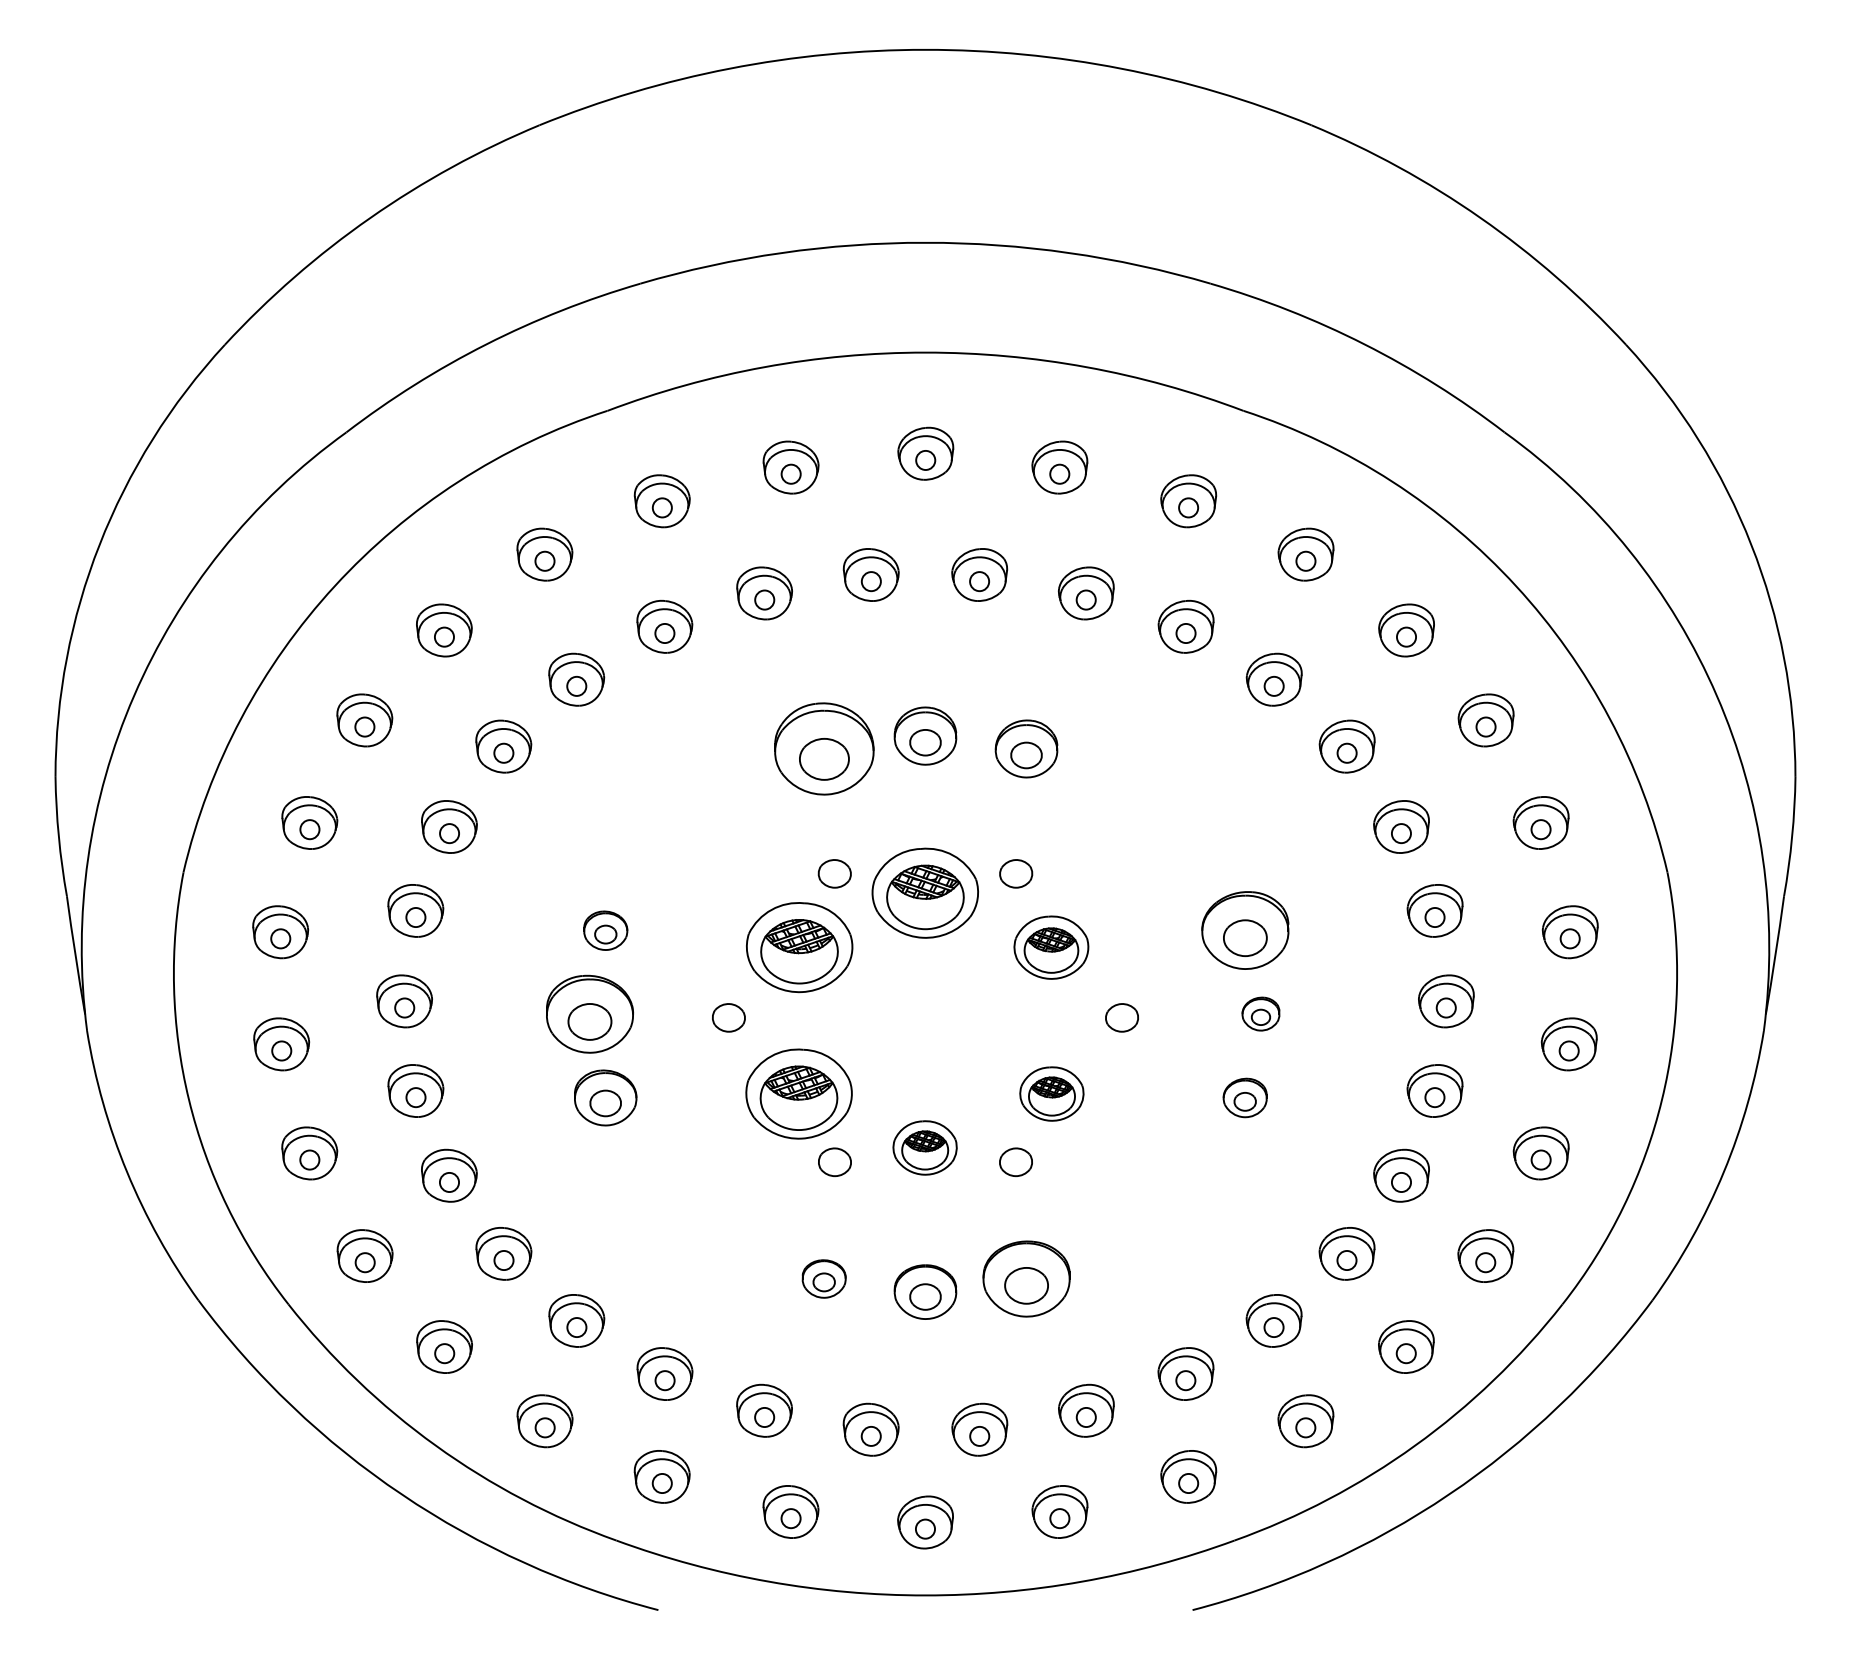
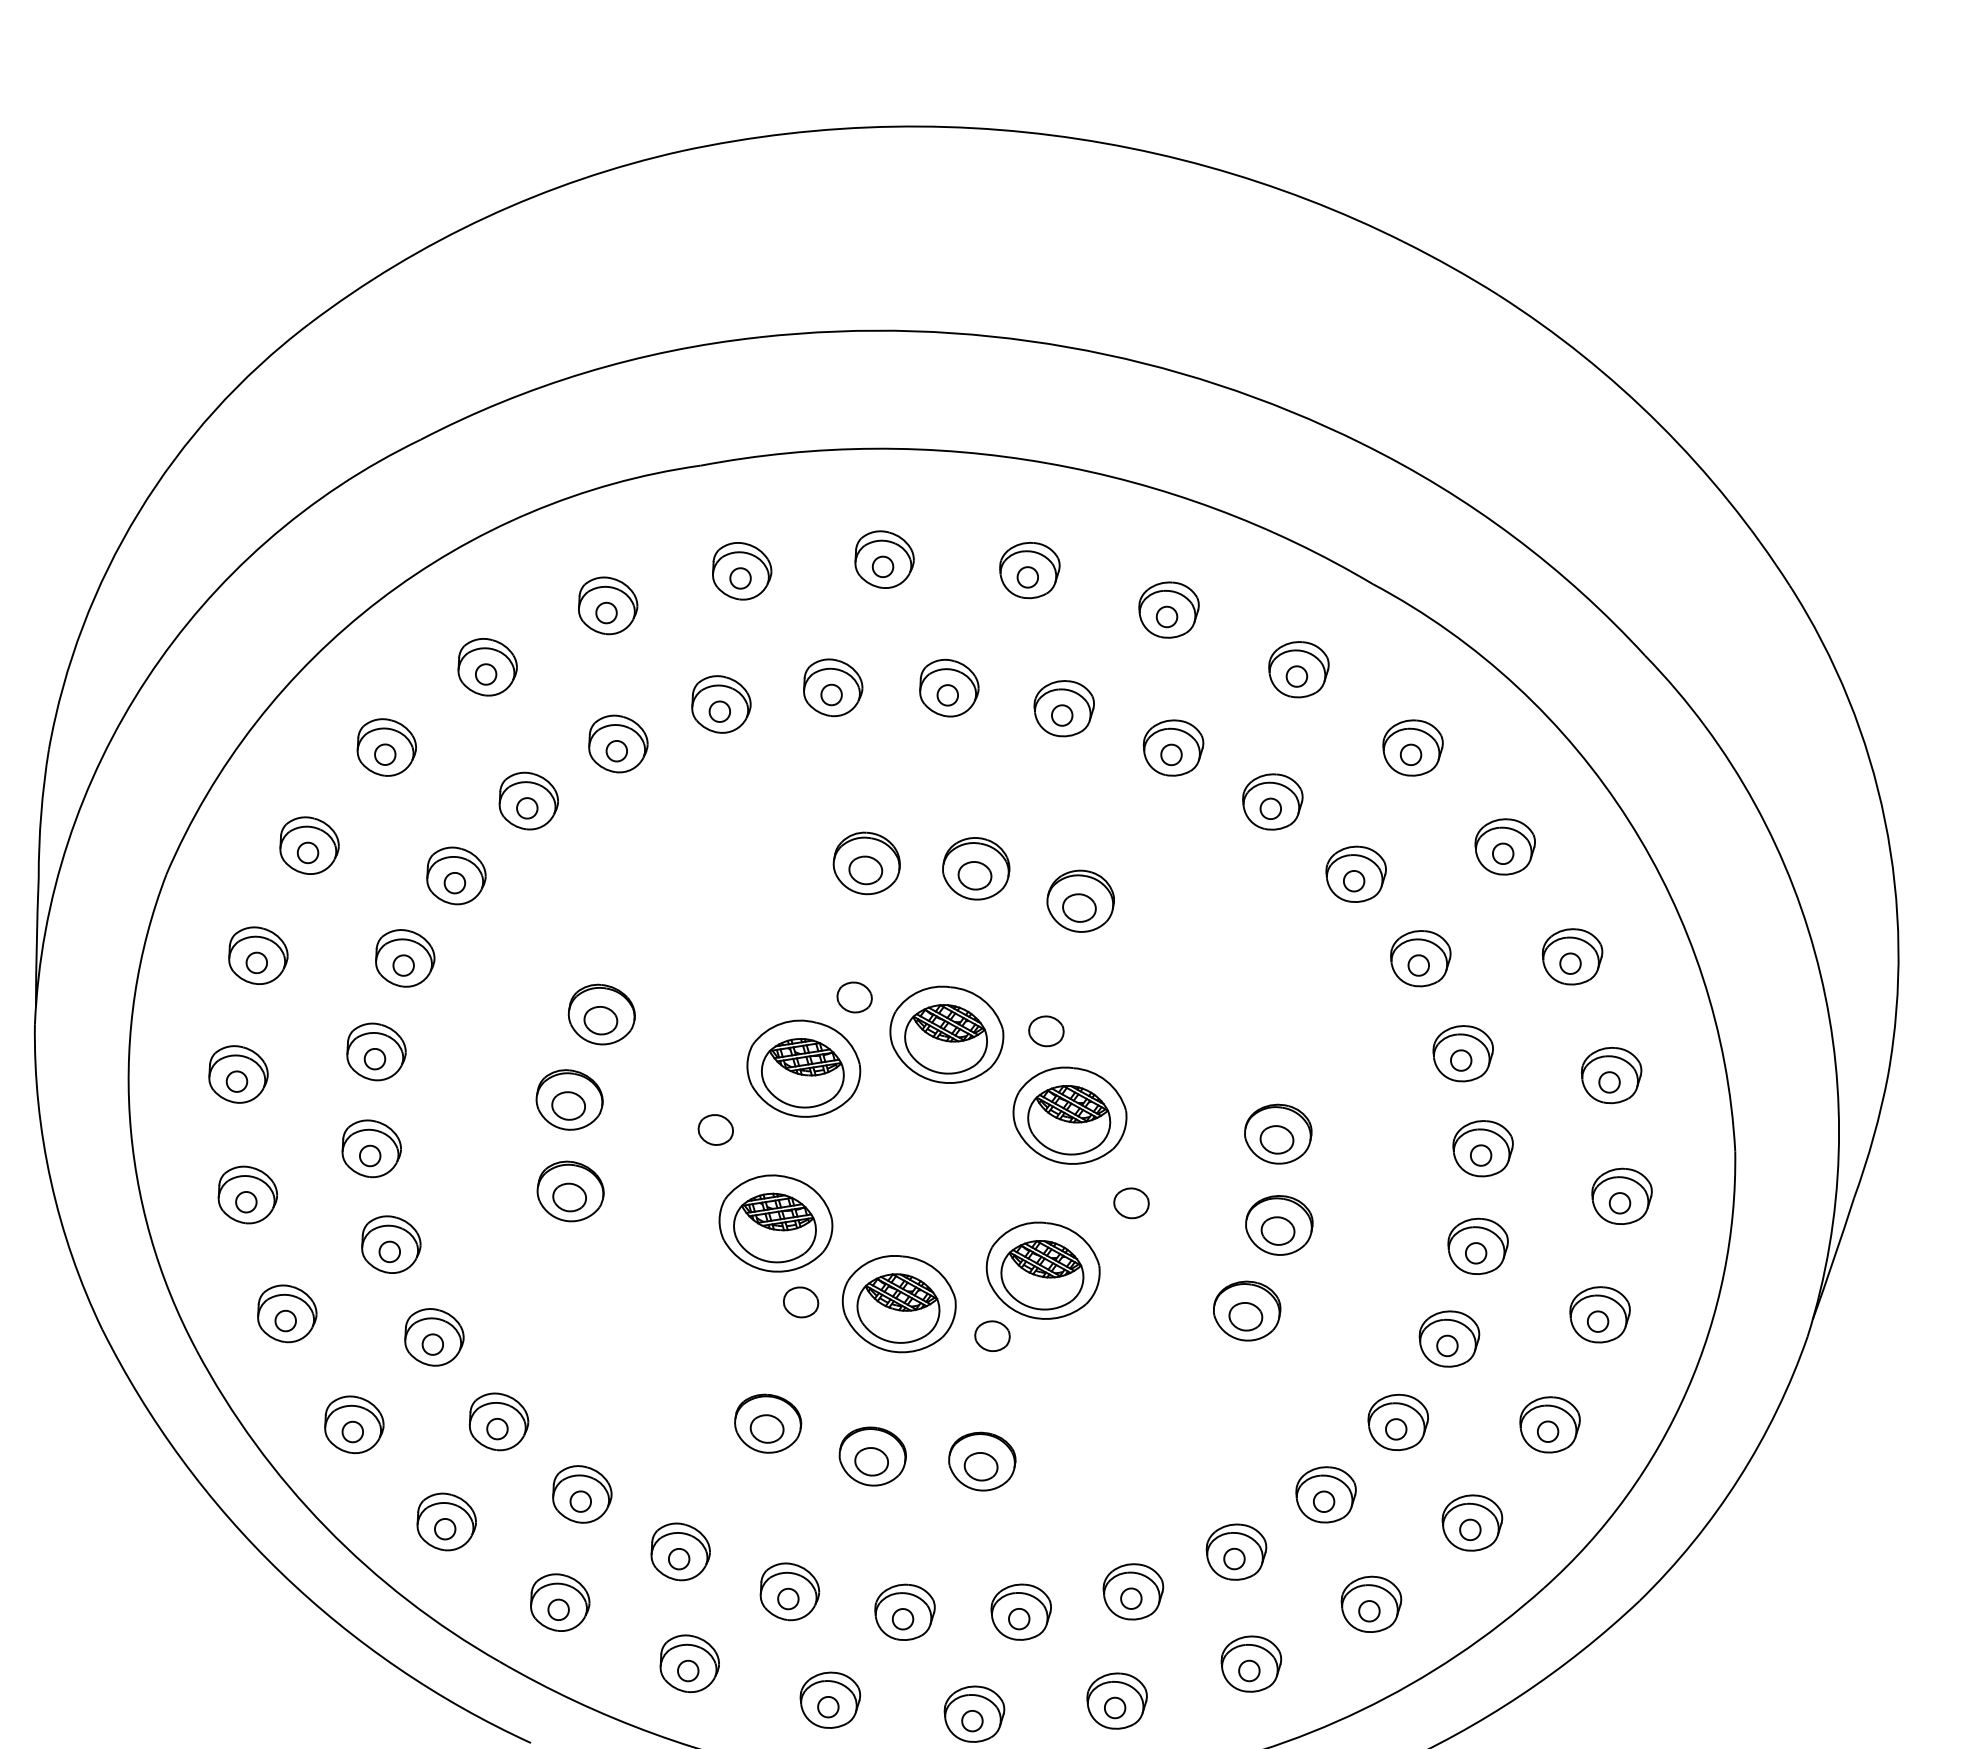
part: (824, 748) -> (867, 863), size x0.62
part: (605, 930) -> (601, 1014), size x1.43
part: (1244, 930) -> (1277, 1133), size x0.71
part: (1051, 947) -> (1070, 1115), size x1.43
part: (589, 1013) -> (569, 1099), size x0.71
part: (1260, 1013) -> (1278, 1224), size x1.67
part: (1051, 1093) -> (1042, 1270), size x1.67
part: (1244, 1097) -> (1246, 1310), size x1.43
part: (924, 1147) -> (898, 1303), size x1.67
part: (823, 1278) -> (767, 1423), size x1.43
part: (1026, 1278) -> (981, 1461), size x0.71

